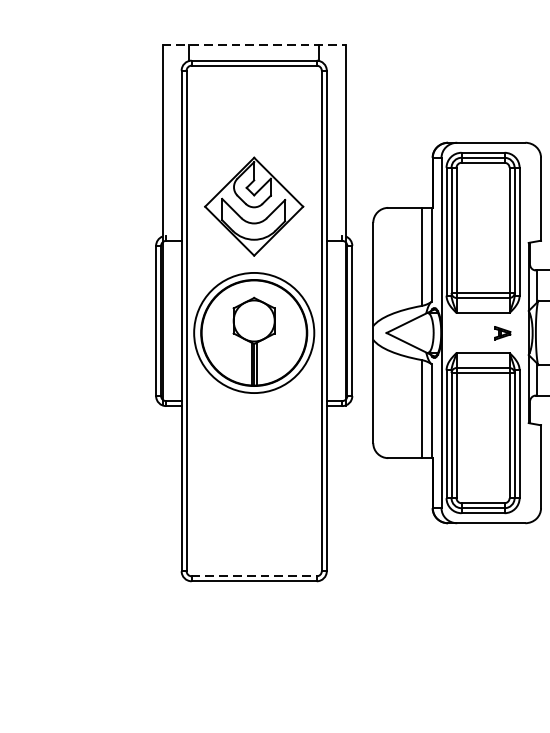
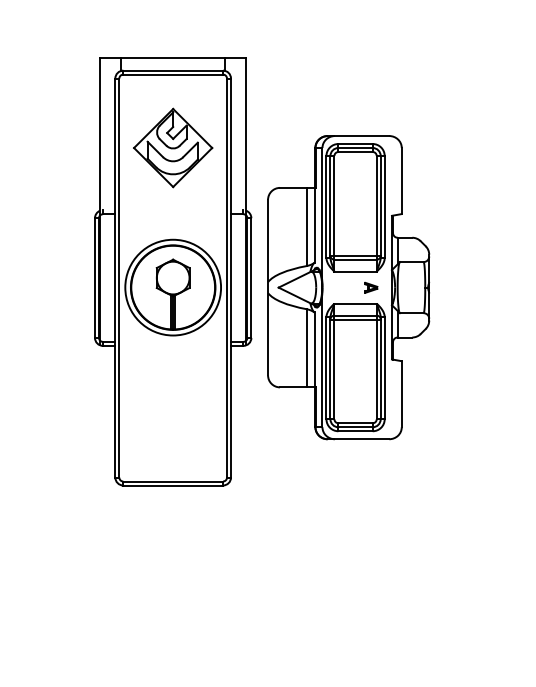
line: (254, 44) -> (173, 57), dashed -> solid
part: (254, 206) -> (173, 147), moved
line: (254, 576) -> (173, 481), dashed -> solid

